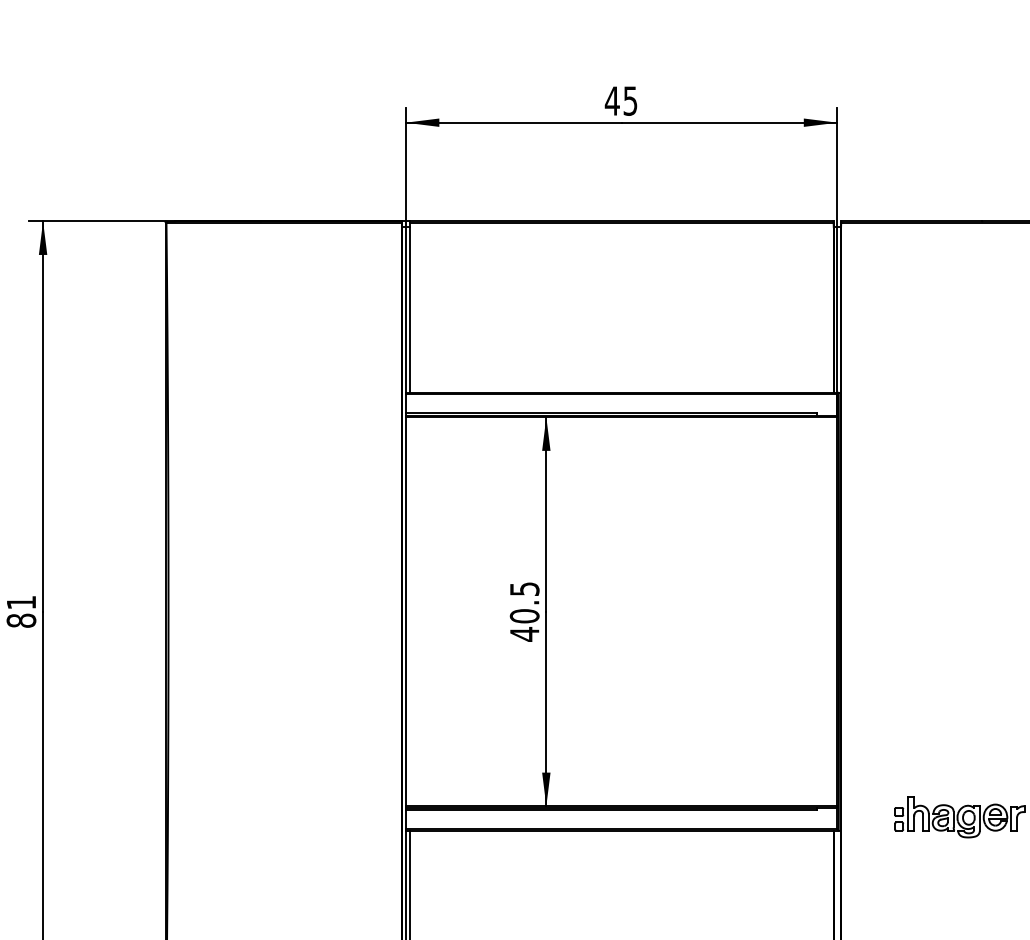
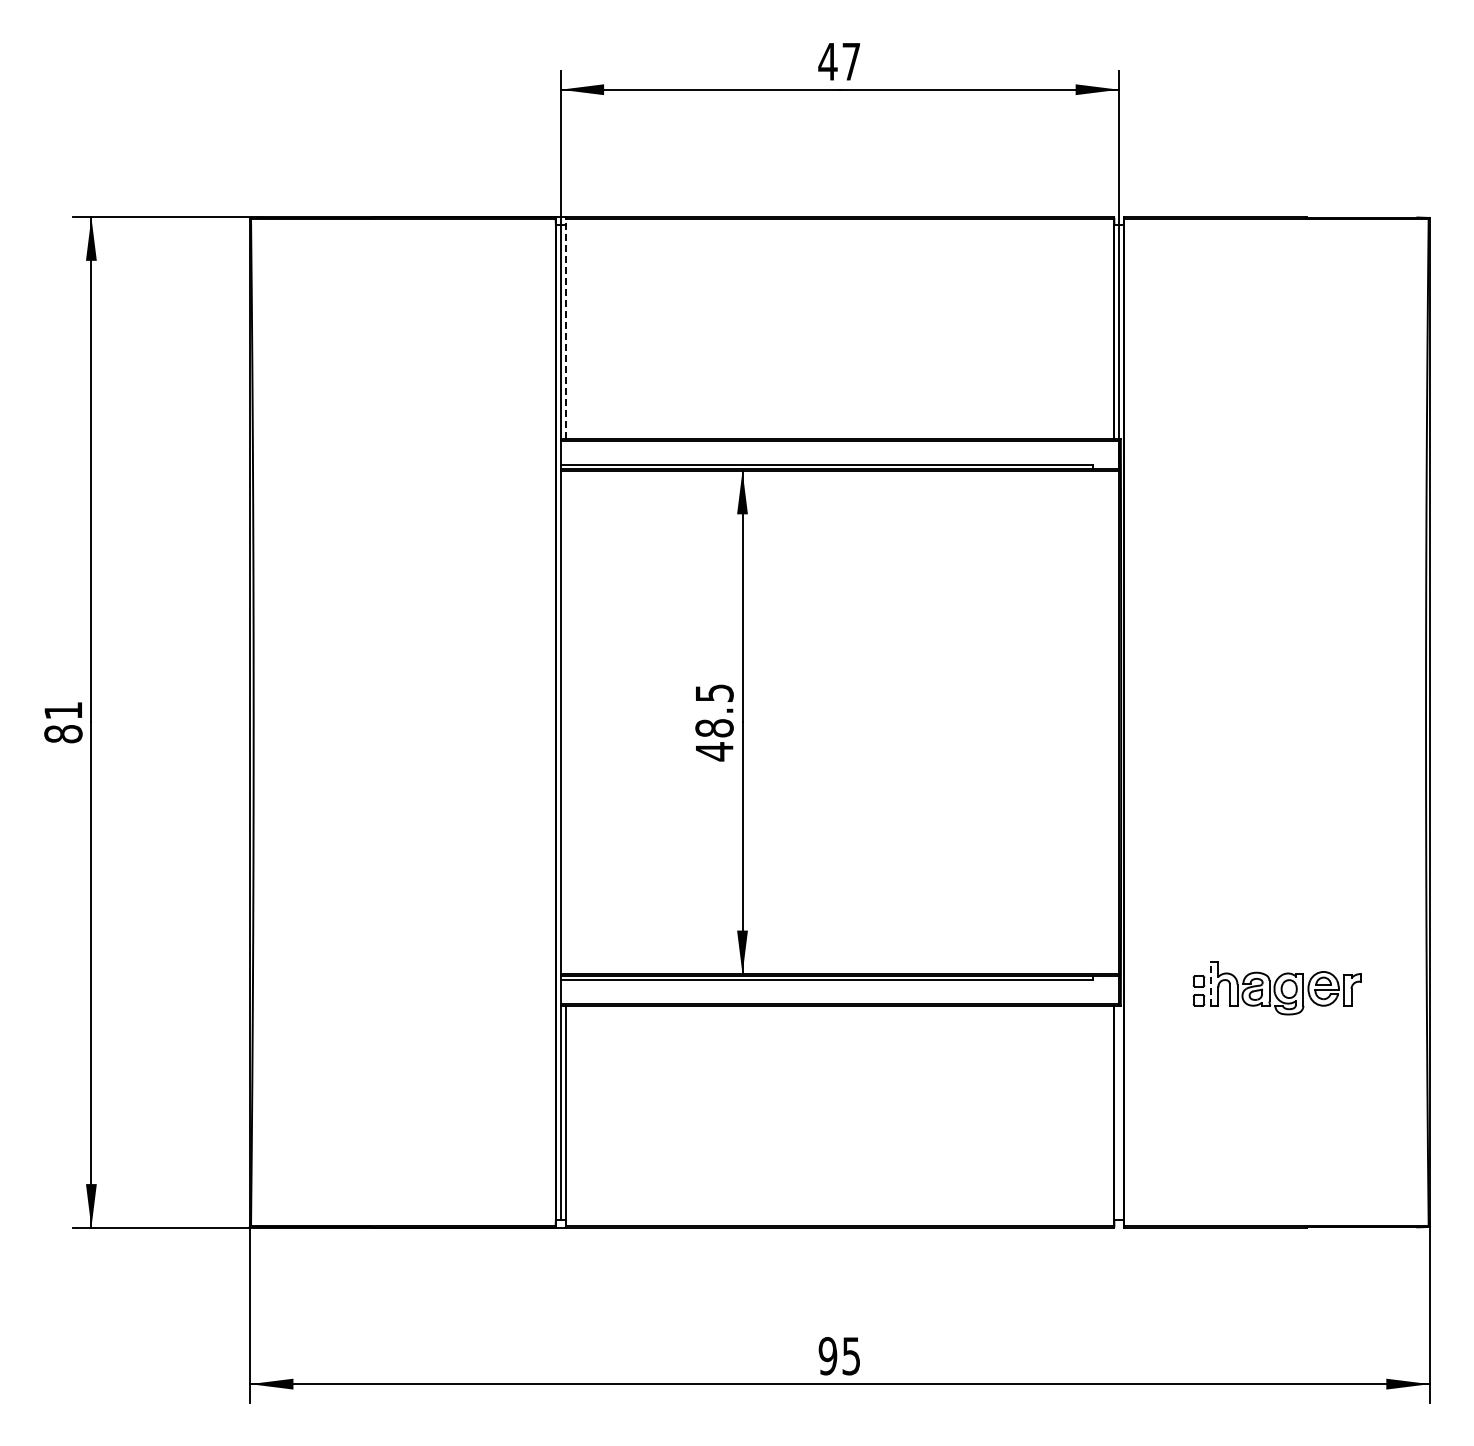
text: (629, 101) -> (850, 62), 45 -> 47
line: (409, 307) -> (565, 328), solid -> dashed
text: (524, 616) -> (714, 728), 40.5 -> 48.5
line: (908, 814) -> (1210, 984), solid -> dashed

